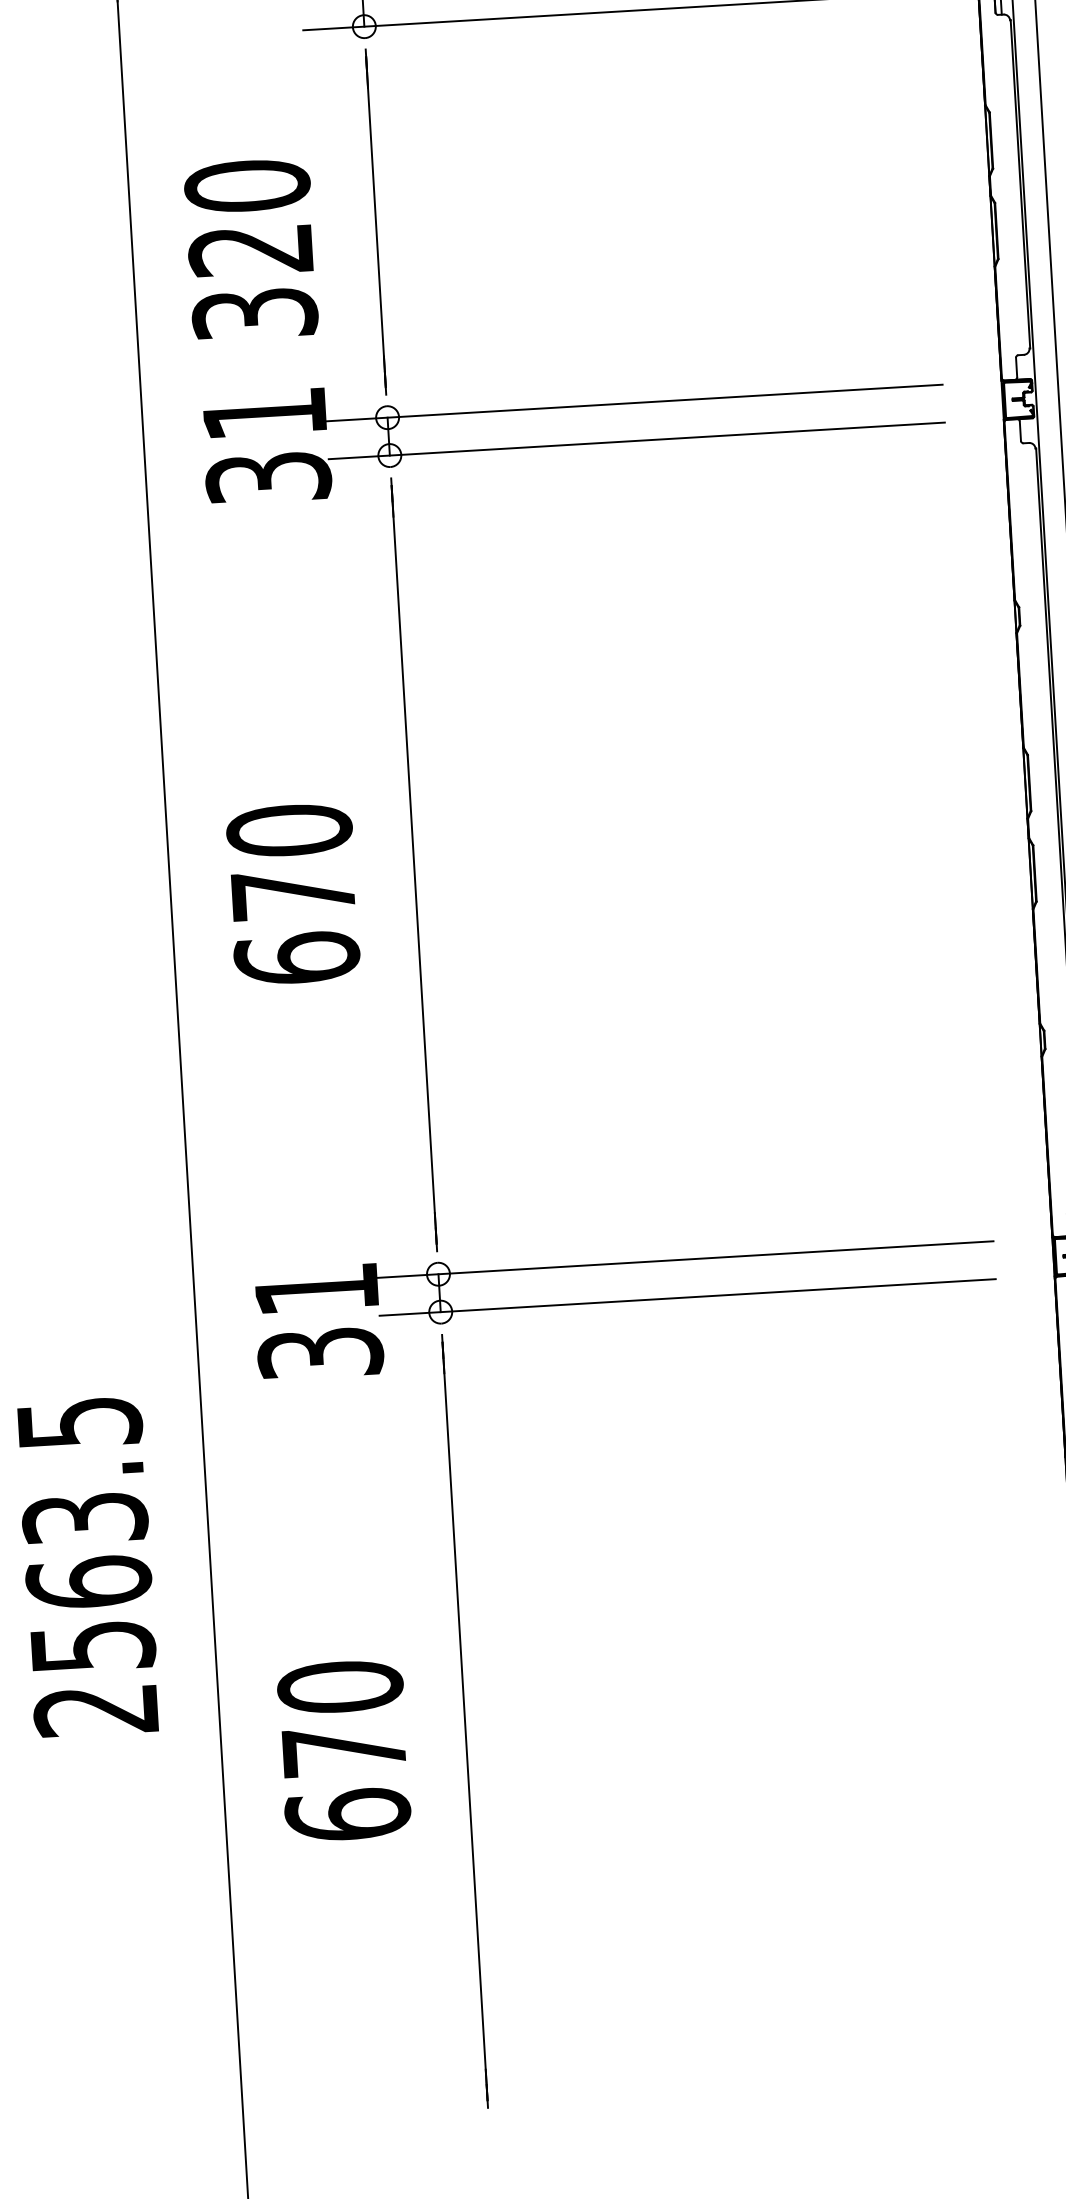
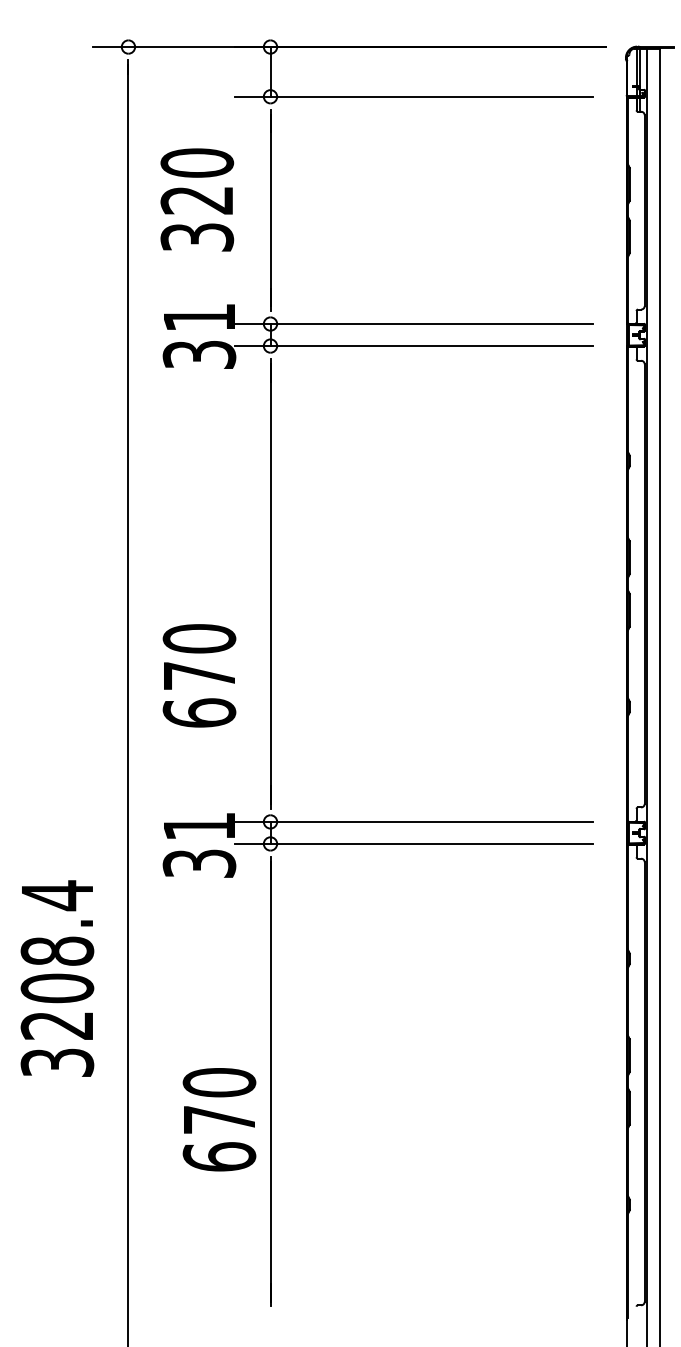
text: (251, 248) -> (197, 199), moved
text: (293, 893) -> (199, 675), moved
text: (88, 1565) -> (57, 978), 2563.5 -> 3208.4
text: (344, 1750) -> (219, 1119), moved

